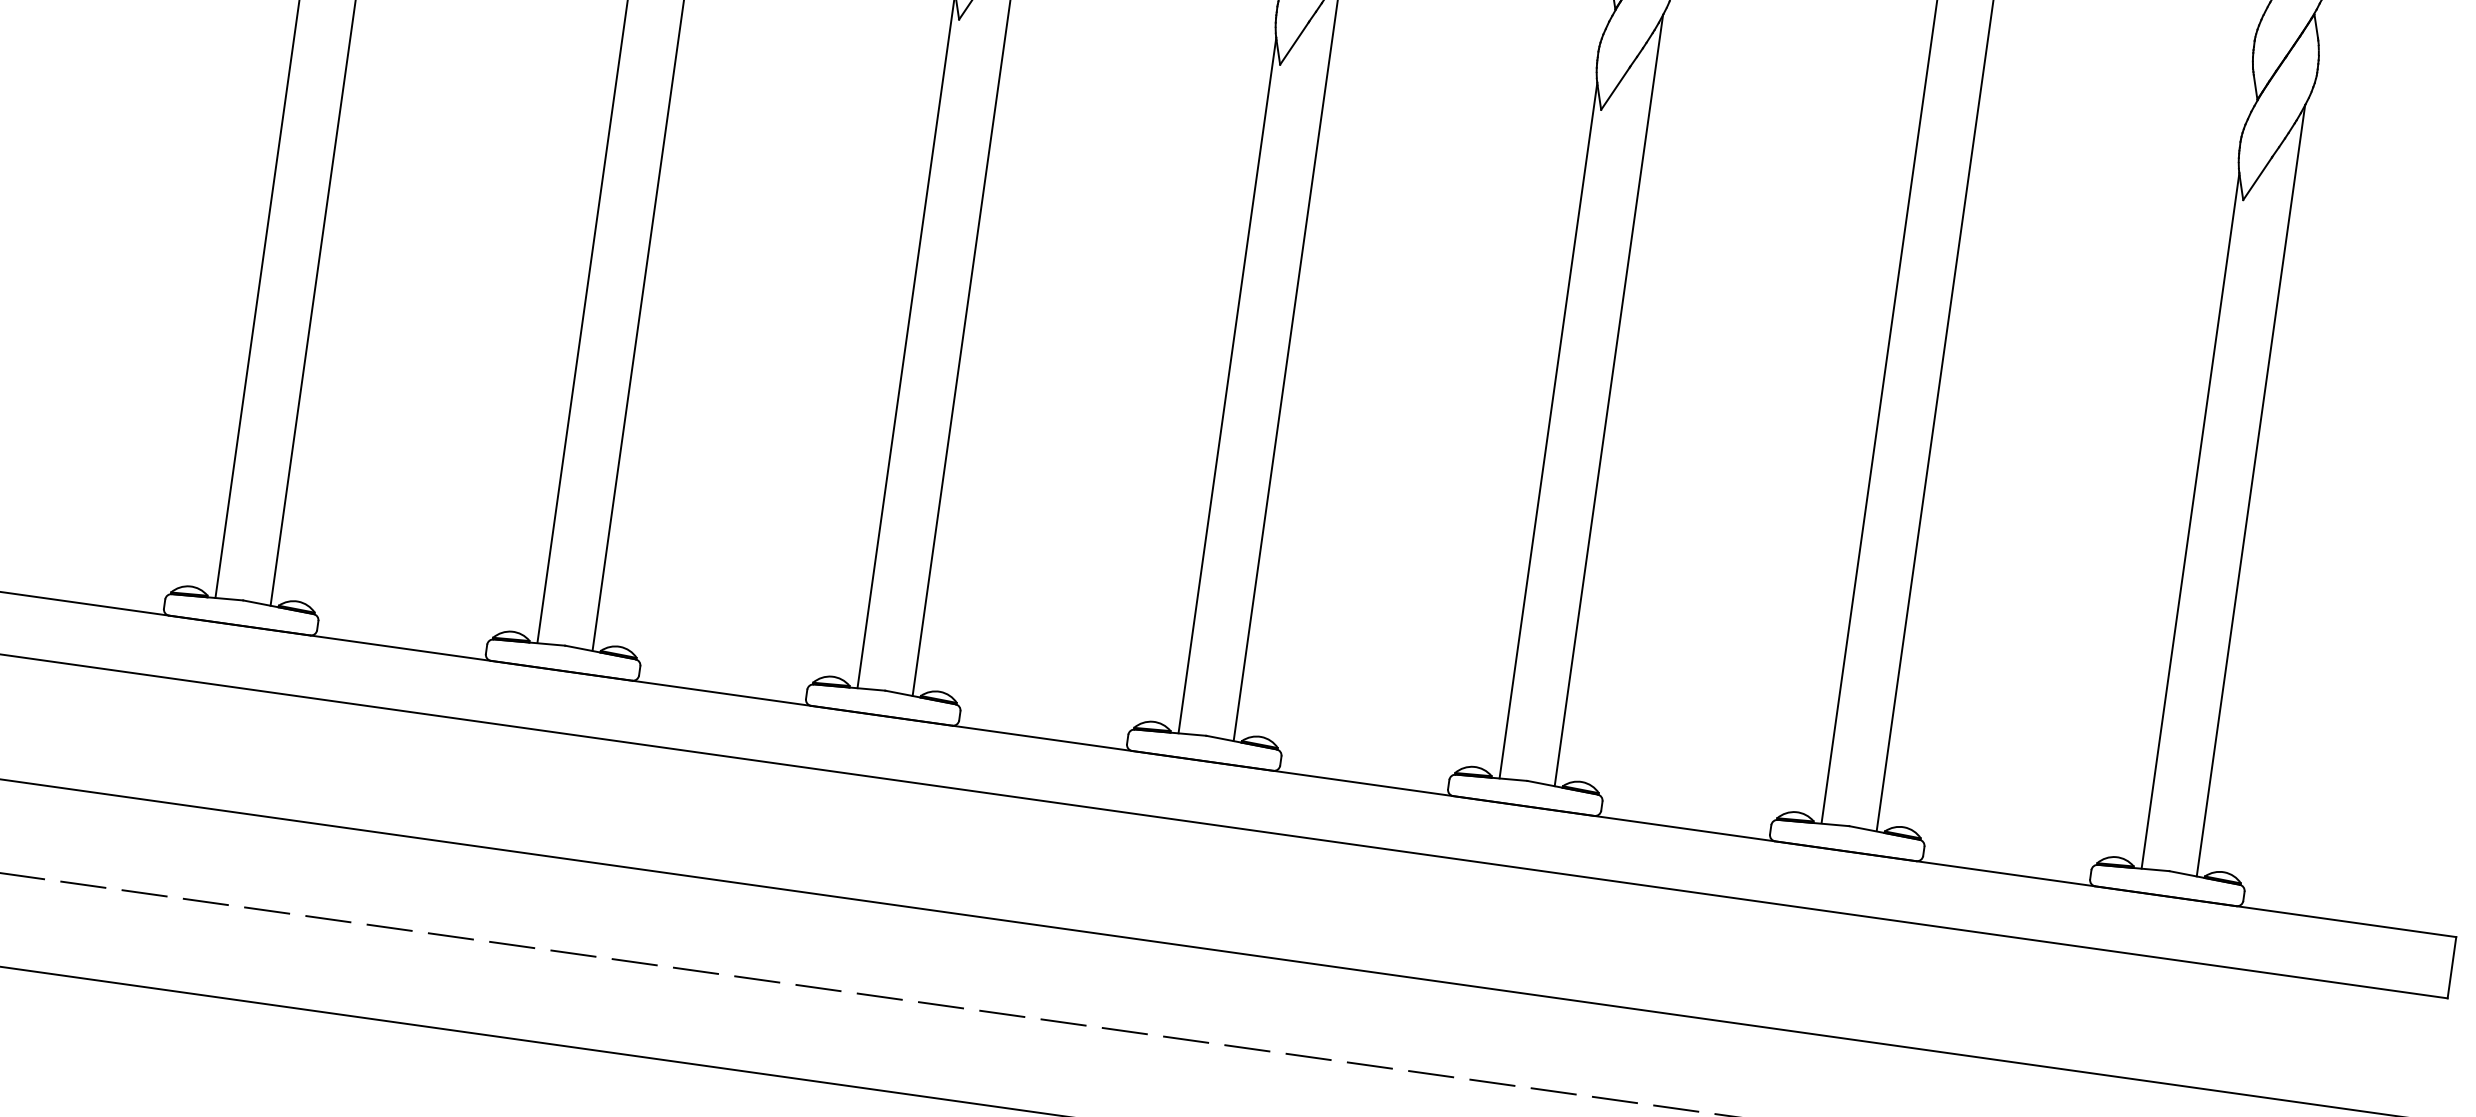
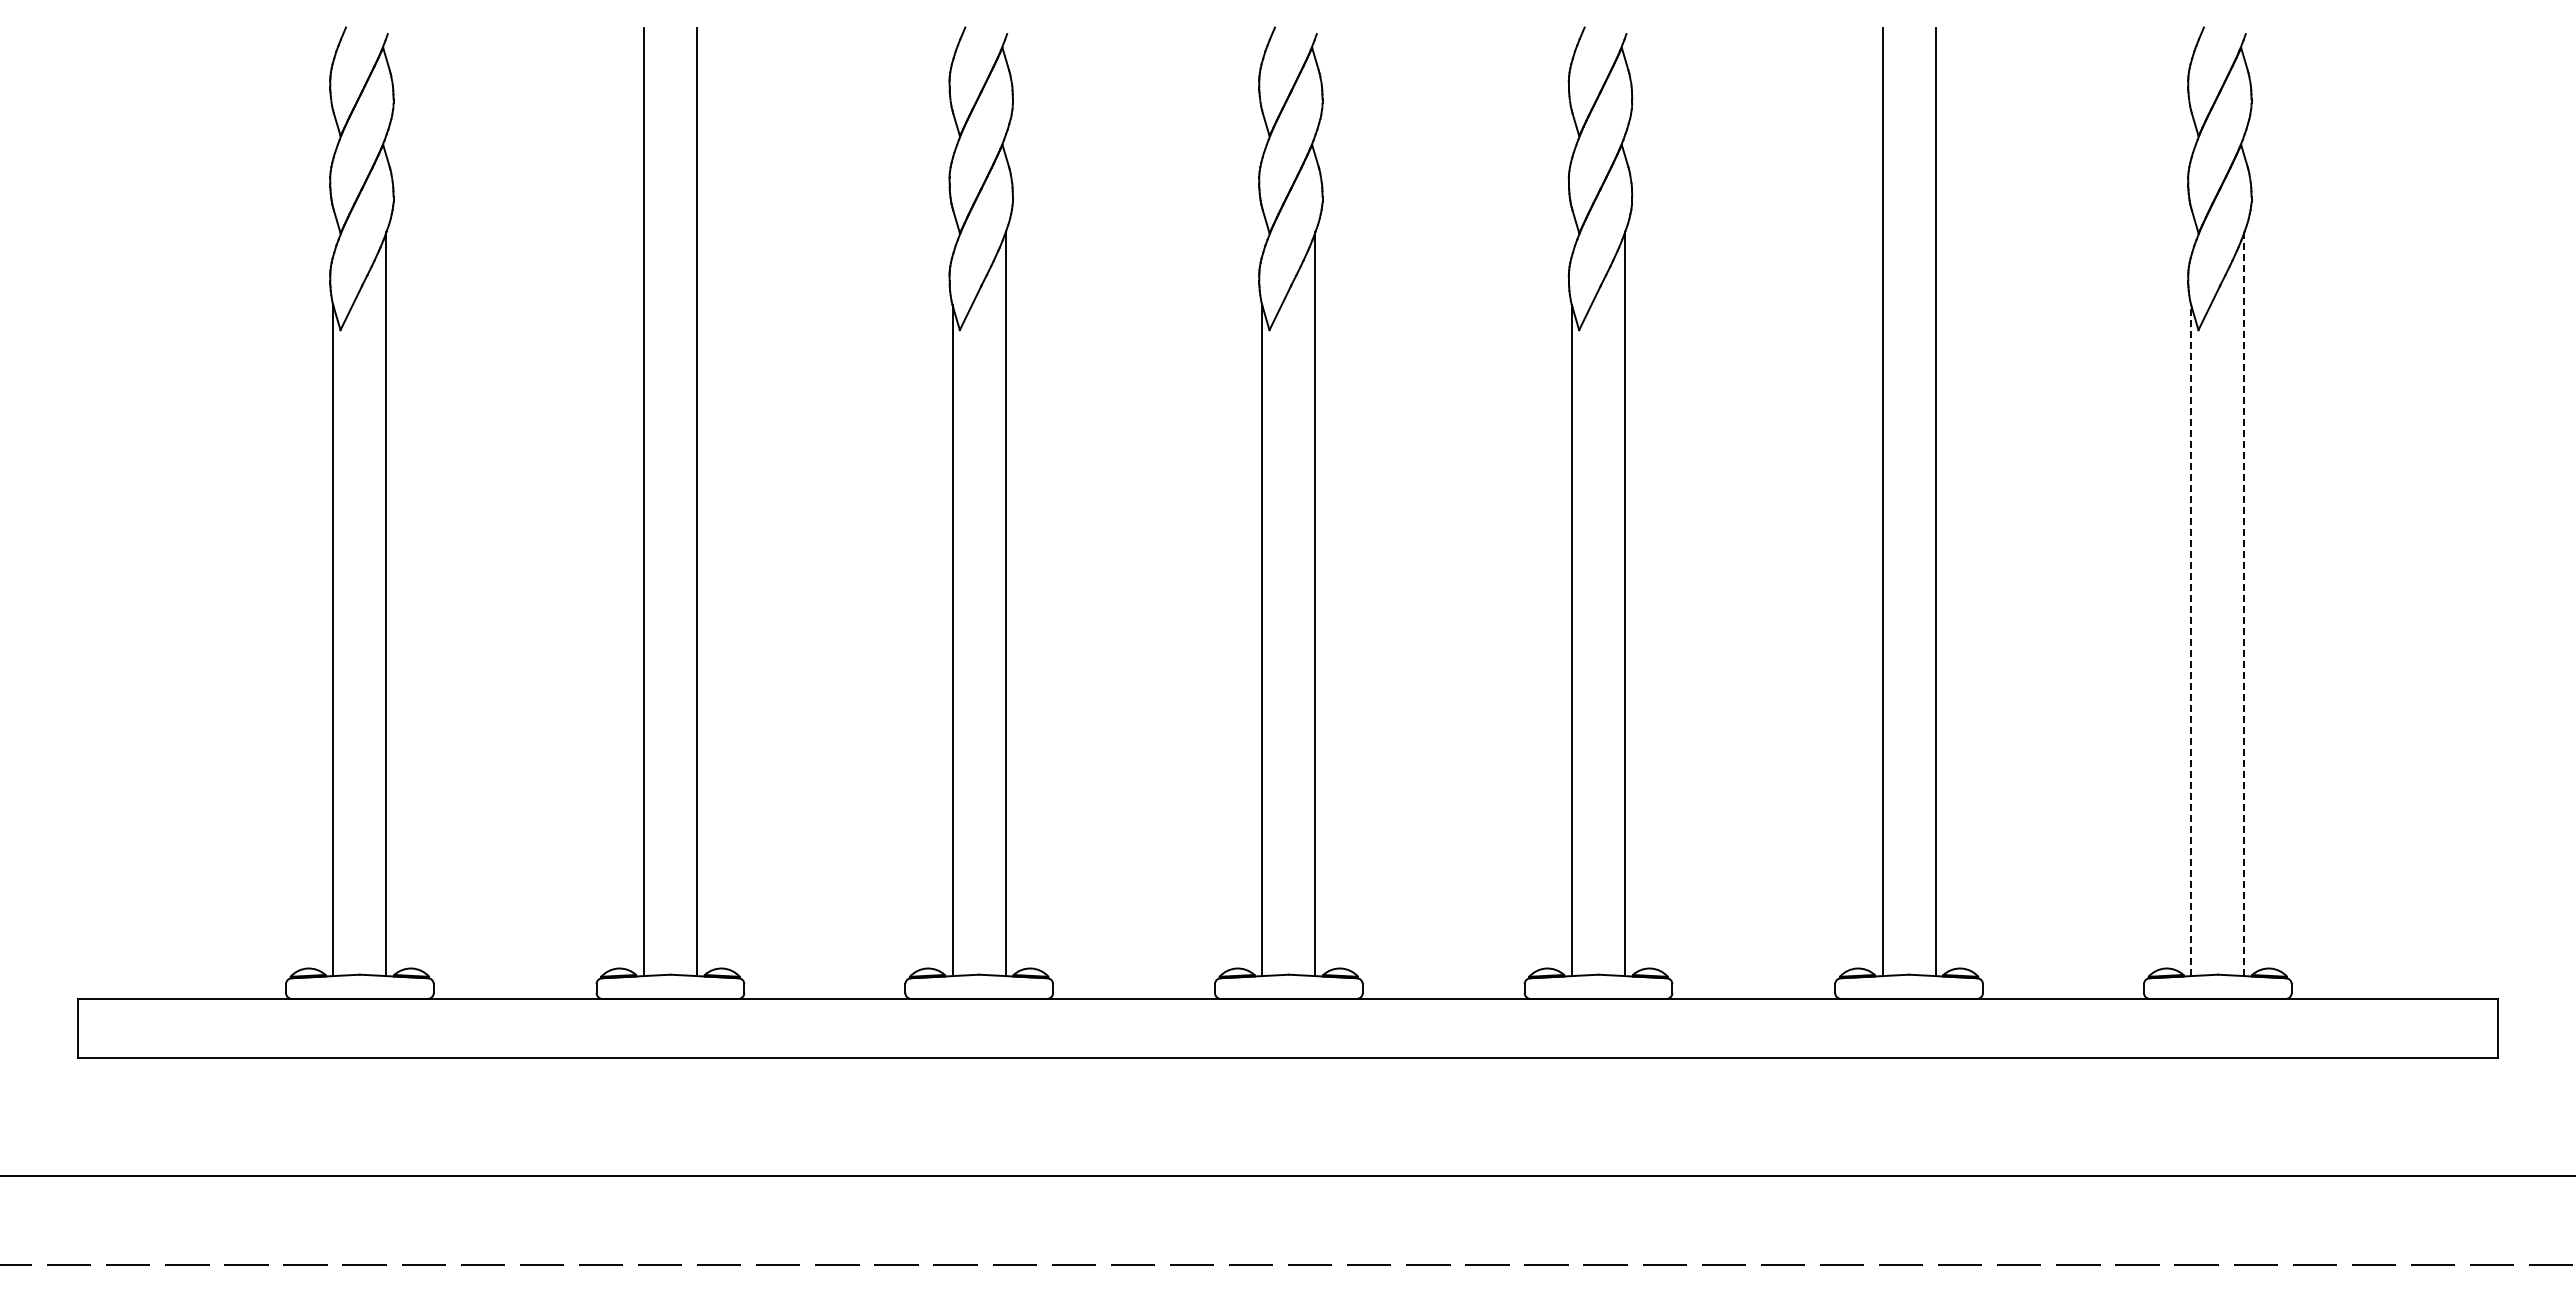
line: (2250, 491) -> (2244, 604), solid -> dashed
line: (2190, 520) -> (2191, 640), solid -> dashed

